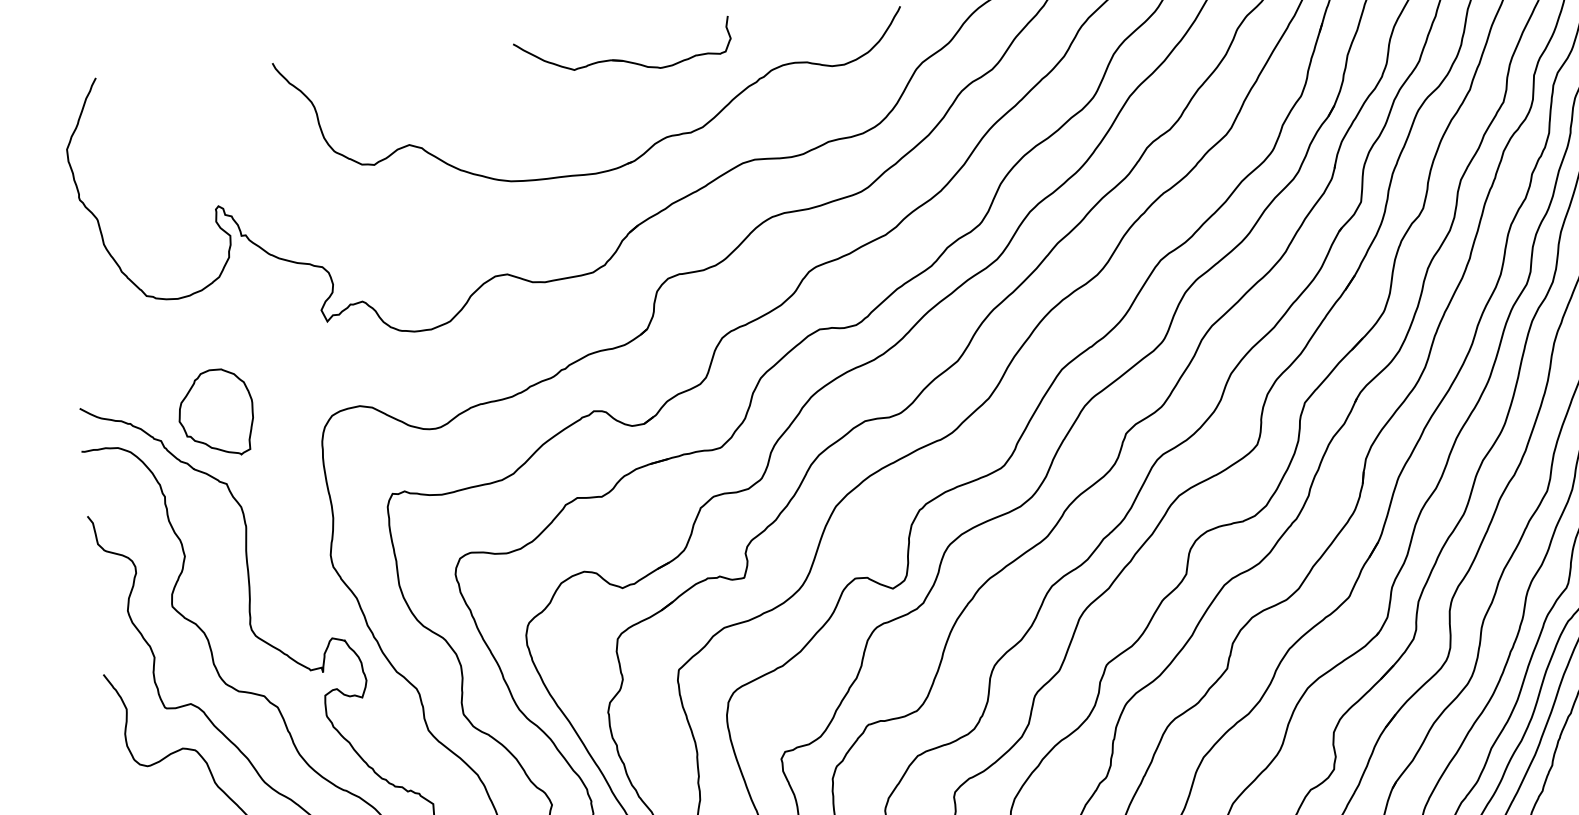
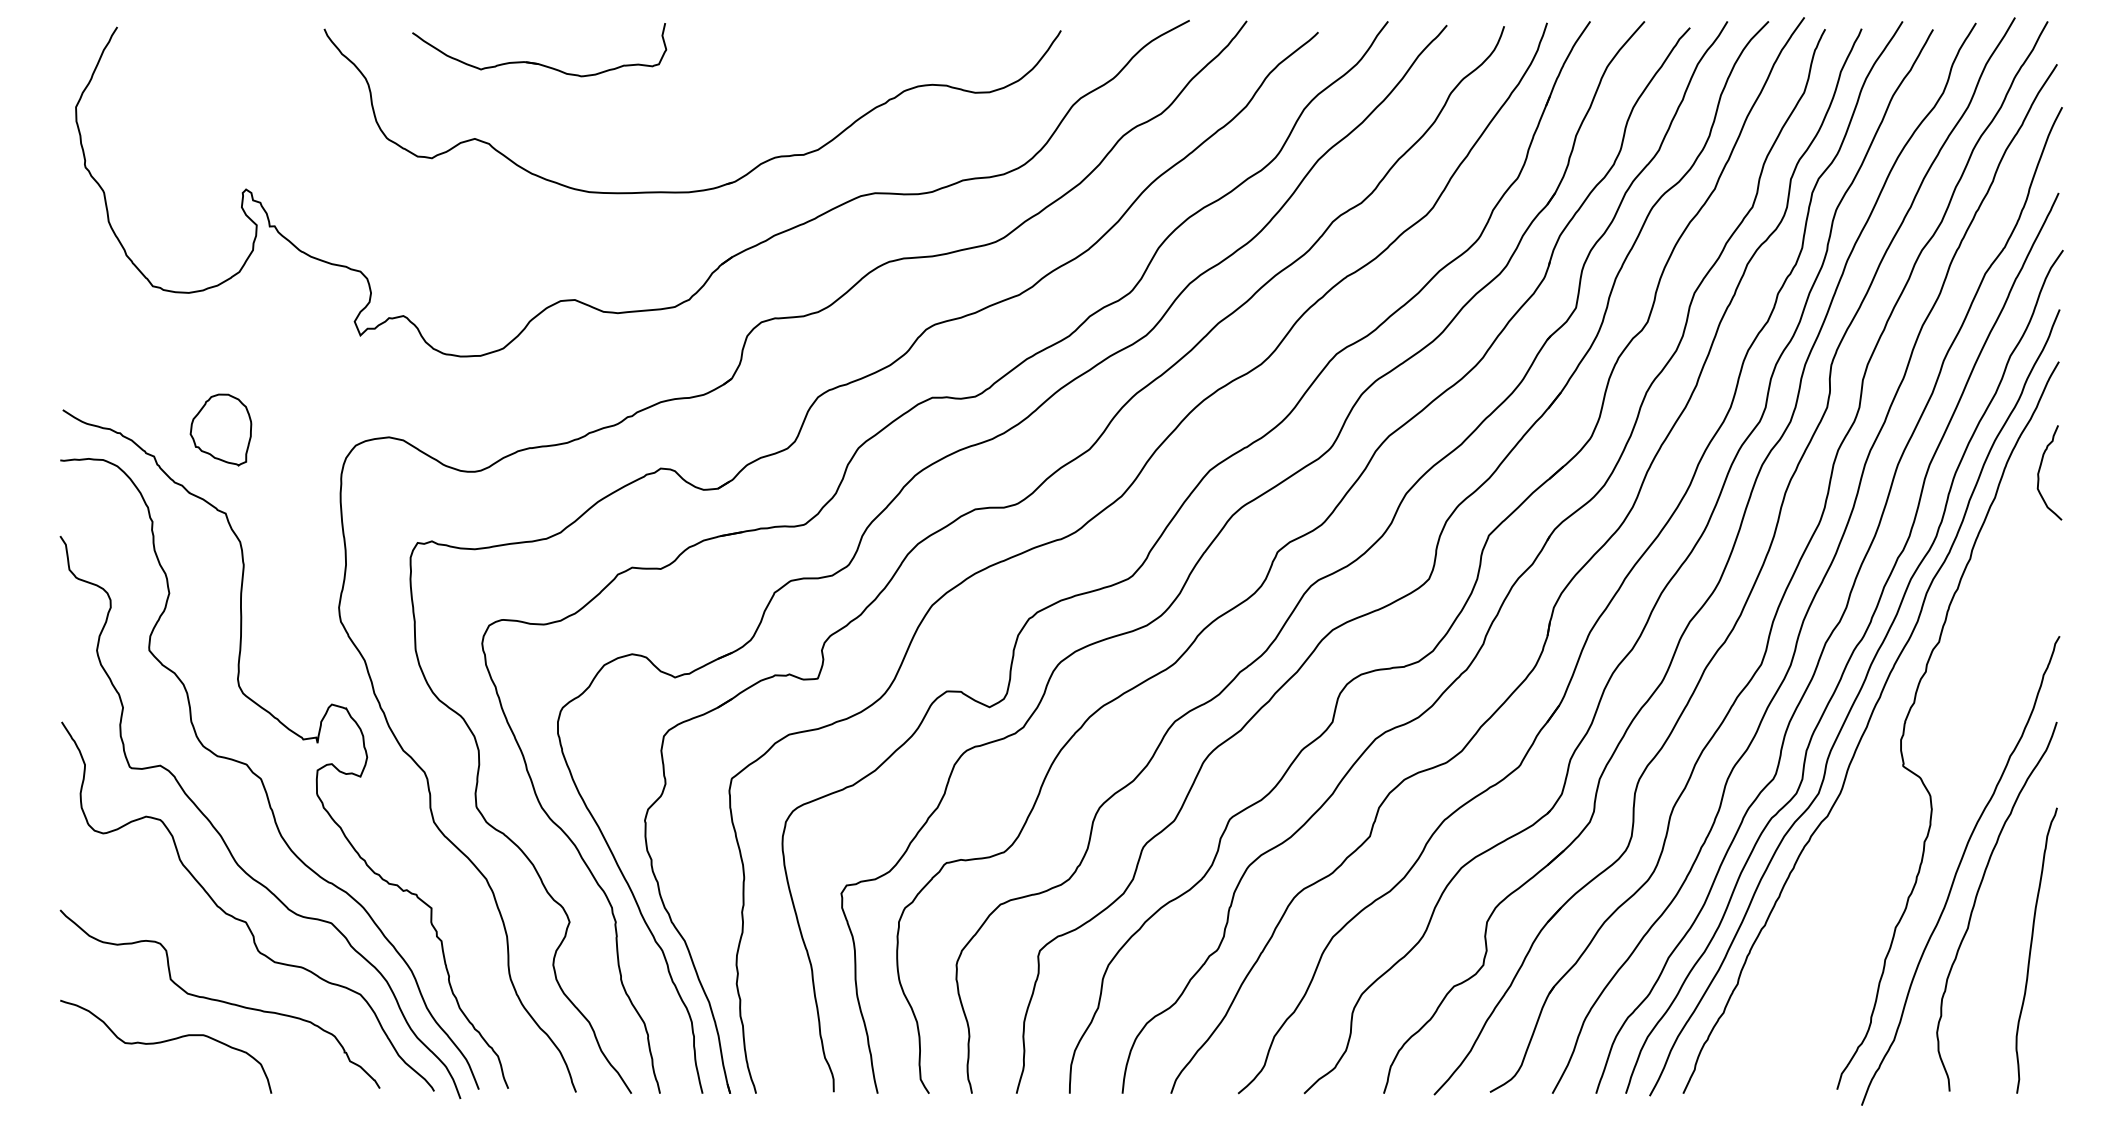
part: (621, 59) -> (536, 62), moved
part: (215, 412) -> (220, 429), size x0.7

